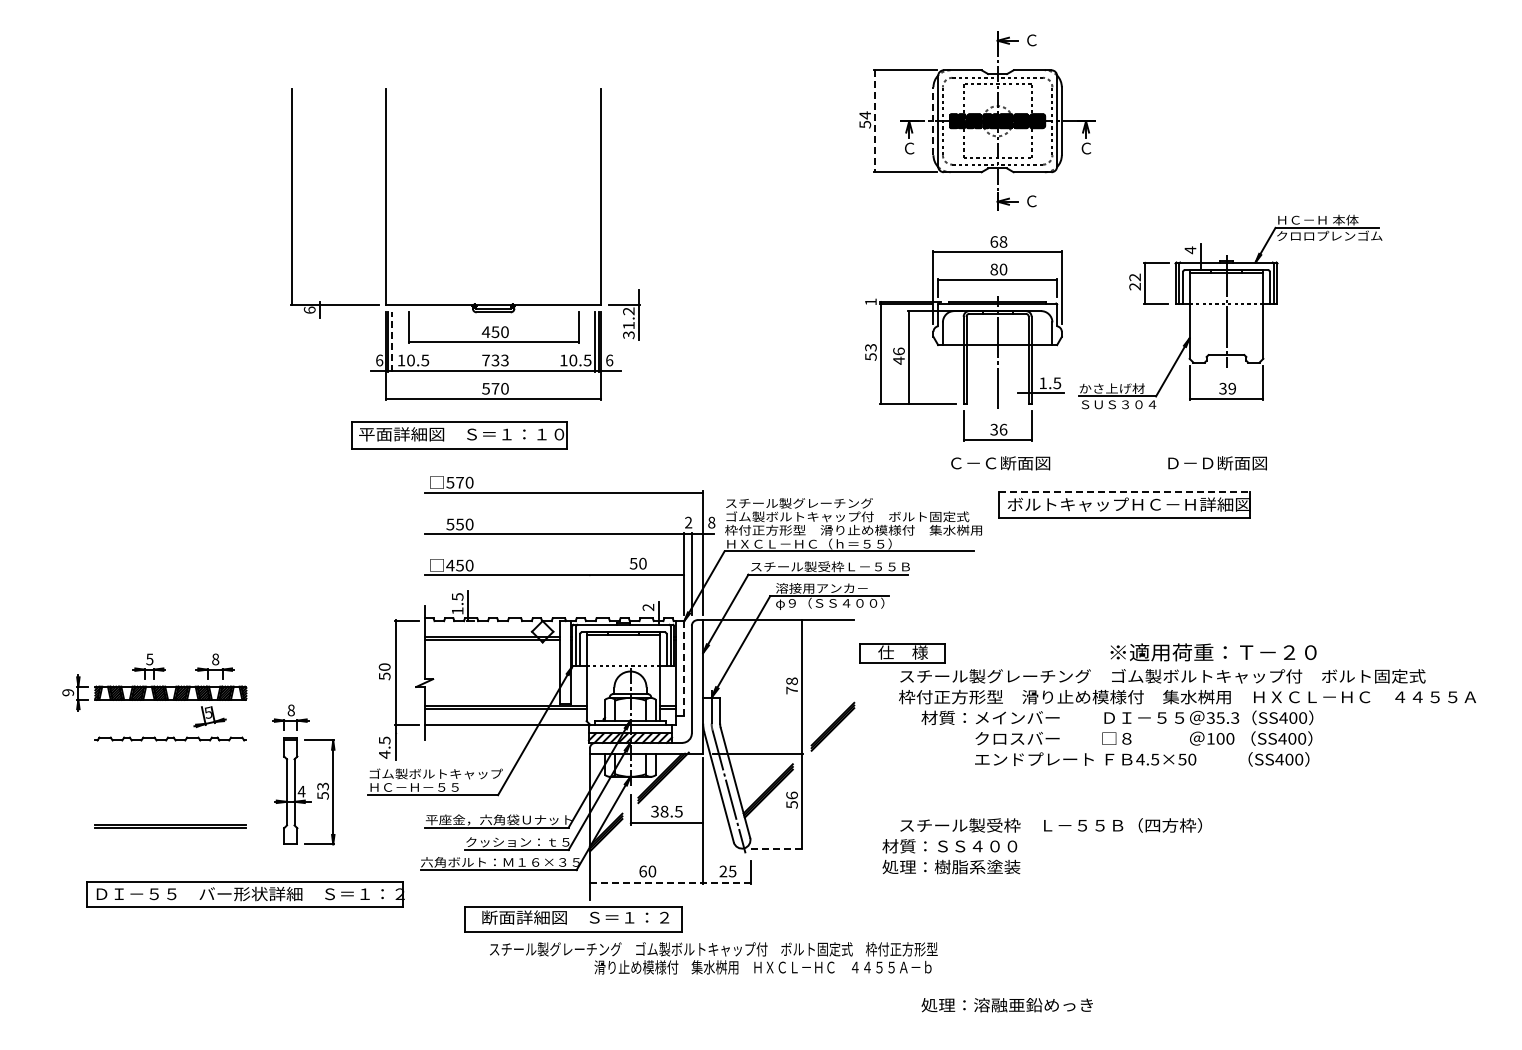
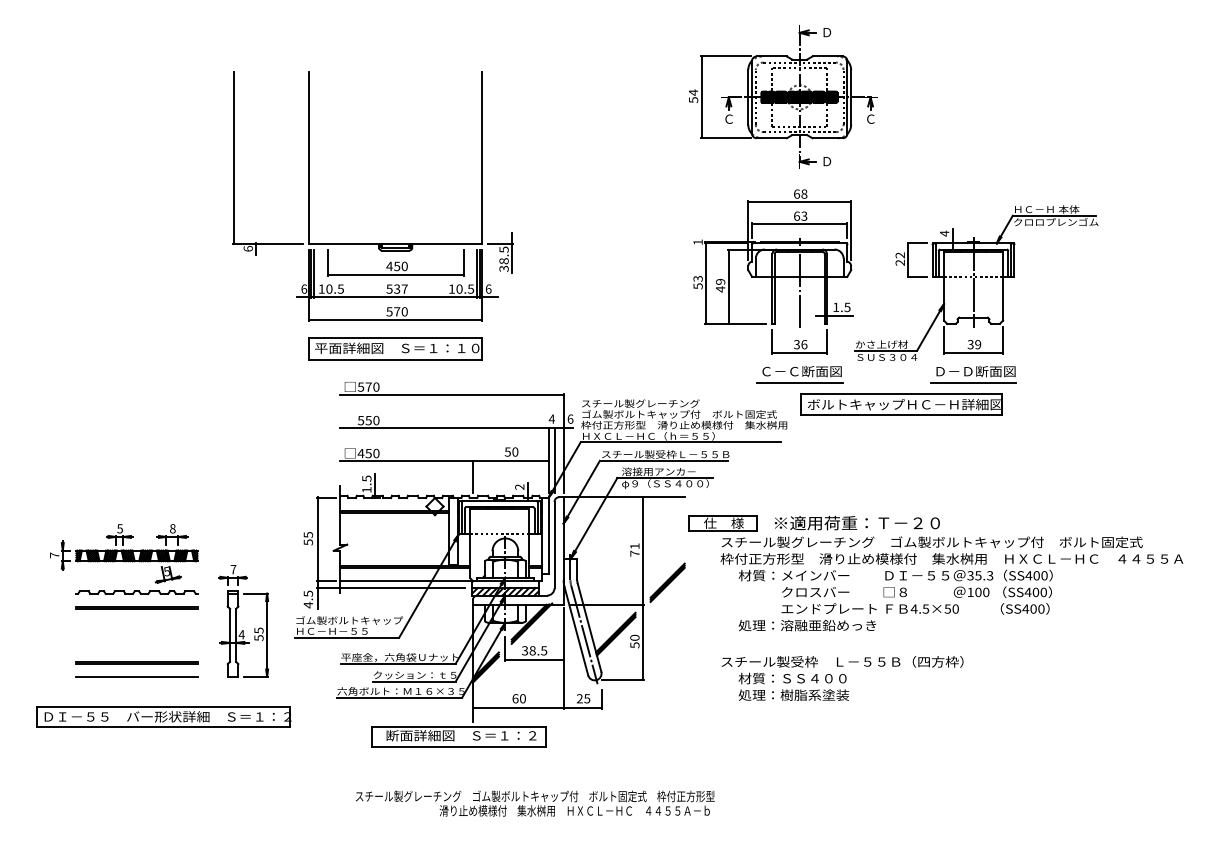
text: (1031, 40) -> (826, 32), Ｃ -> Ｄ
line: (875, 121) -> (701, 97), dashed -> solid
line: (933, 121) -> (748, 97), dashed -> solid
text: (1031, 201) -> (826, 161), Ｃ -> Ｄ
text: (998, 269) -> (800, 216), 80 -> 63
part: (1230, 311) -> (976, 282), moved
text: (628, 318) -> (503, 255), 31.2 -> 38.5
line: (392, 341) -> (314, 273), dashed -> solid
text: (898, 351) -> (720, 281), 46 -> 49
text: (495, 360) -> (397, 289), 733 -> 537
part: (459, 435) -> (395, 349), moved
line: (997, 476) -> (799, 382), added
line: (1214, 476) -> (973, 382), added
line: (1125, 491) -> (902, 394), dashed -> solid
text: (688, 522) -> (551, 418), 2 -> 4
text: (711, 522) -> (570, 418), 8 -> 6
line: (589, 594) -> (472, 476), added
text: (1213, 652) -> (857, 523), moved
text: (384, 666) -> (308, 534), 50 -> 55
line: (684, 668) -> (548, 536), dashed -> solid
text: (791, 681) -> (634, 546), 78 -> 71
text: (68, 692) -> (54, 555), 9 -> 7
text: (290, 710) -> (232, 569), 8 -> 7
line: (487, 733) -> (390, 588), added
line: (170, 757) -> (136, 607), added
text: (322, 785) -> (258, 629), 53 -> 55
text: (791, 795) -> (634, 637), 56 -> 50
line: (170, 844) -> (136, 677), added
line: (777, 848) -> (623, 680), dashed -> solid
text: (951, 856) -> (793, 686), moved
line: (670, 883) -> (537, 708), dashed -> solid
part: (245, 894) -> (163, 717), moved
text: (713, 958) -> (535, 803), moved
text: (1006, 1005) -> (806, 625), moved

